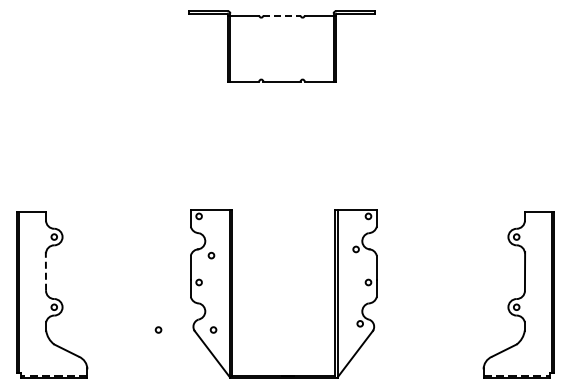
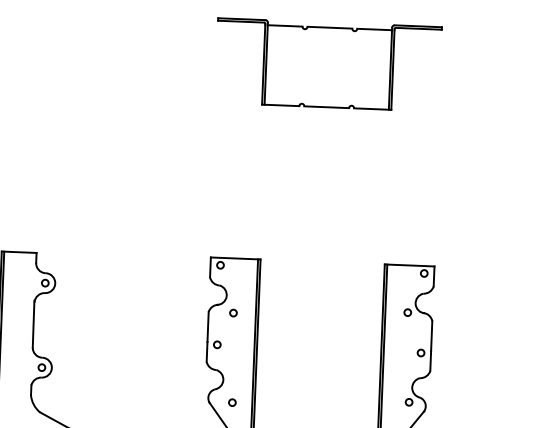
line: (281, 15) -> (329, 27), dashed -> solid
line: (45, 270) -> (33, 322), dashed -> solid
circle: (158, 329) -> (166, 399), removed

